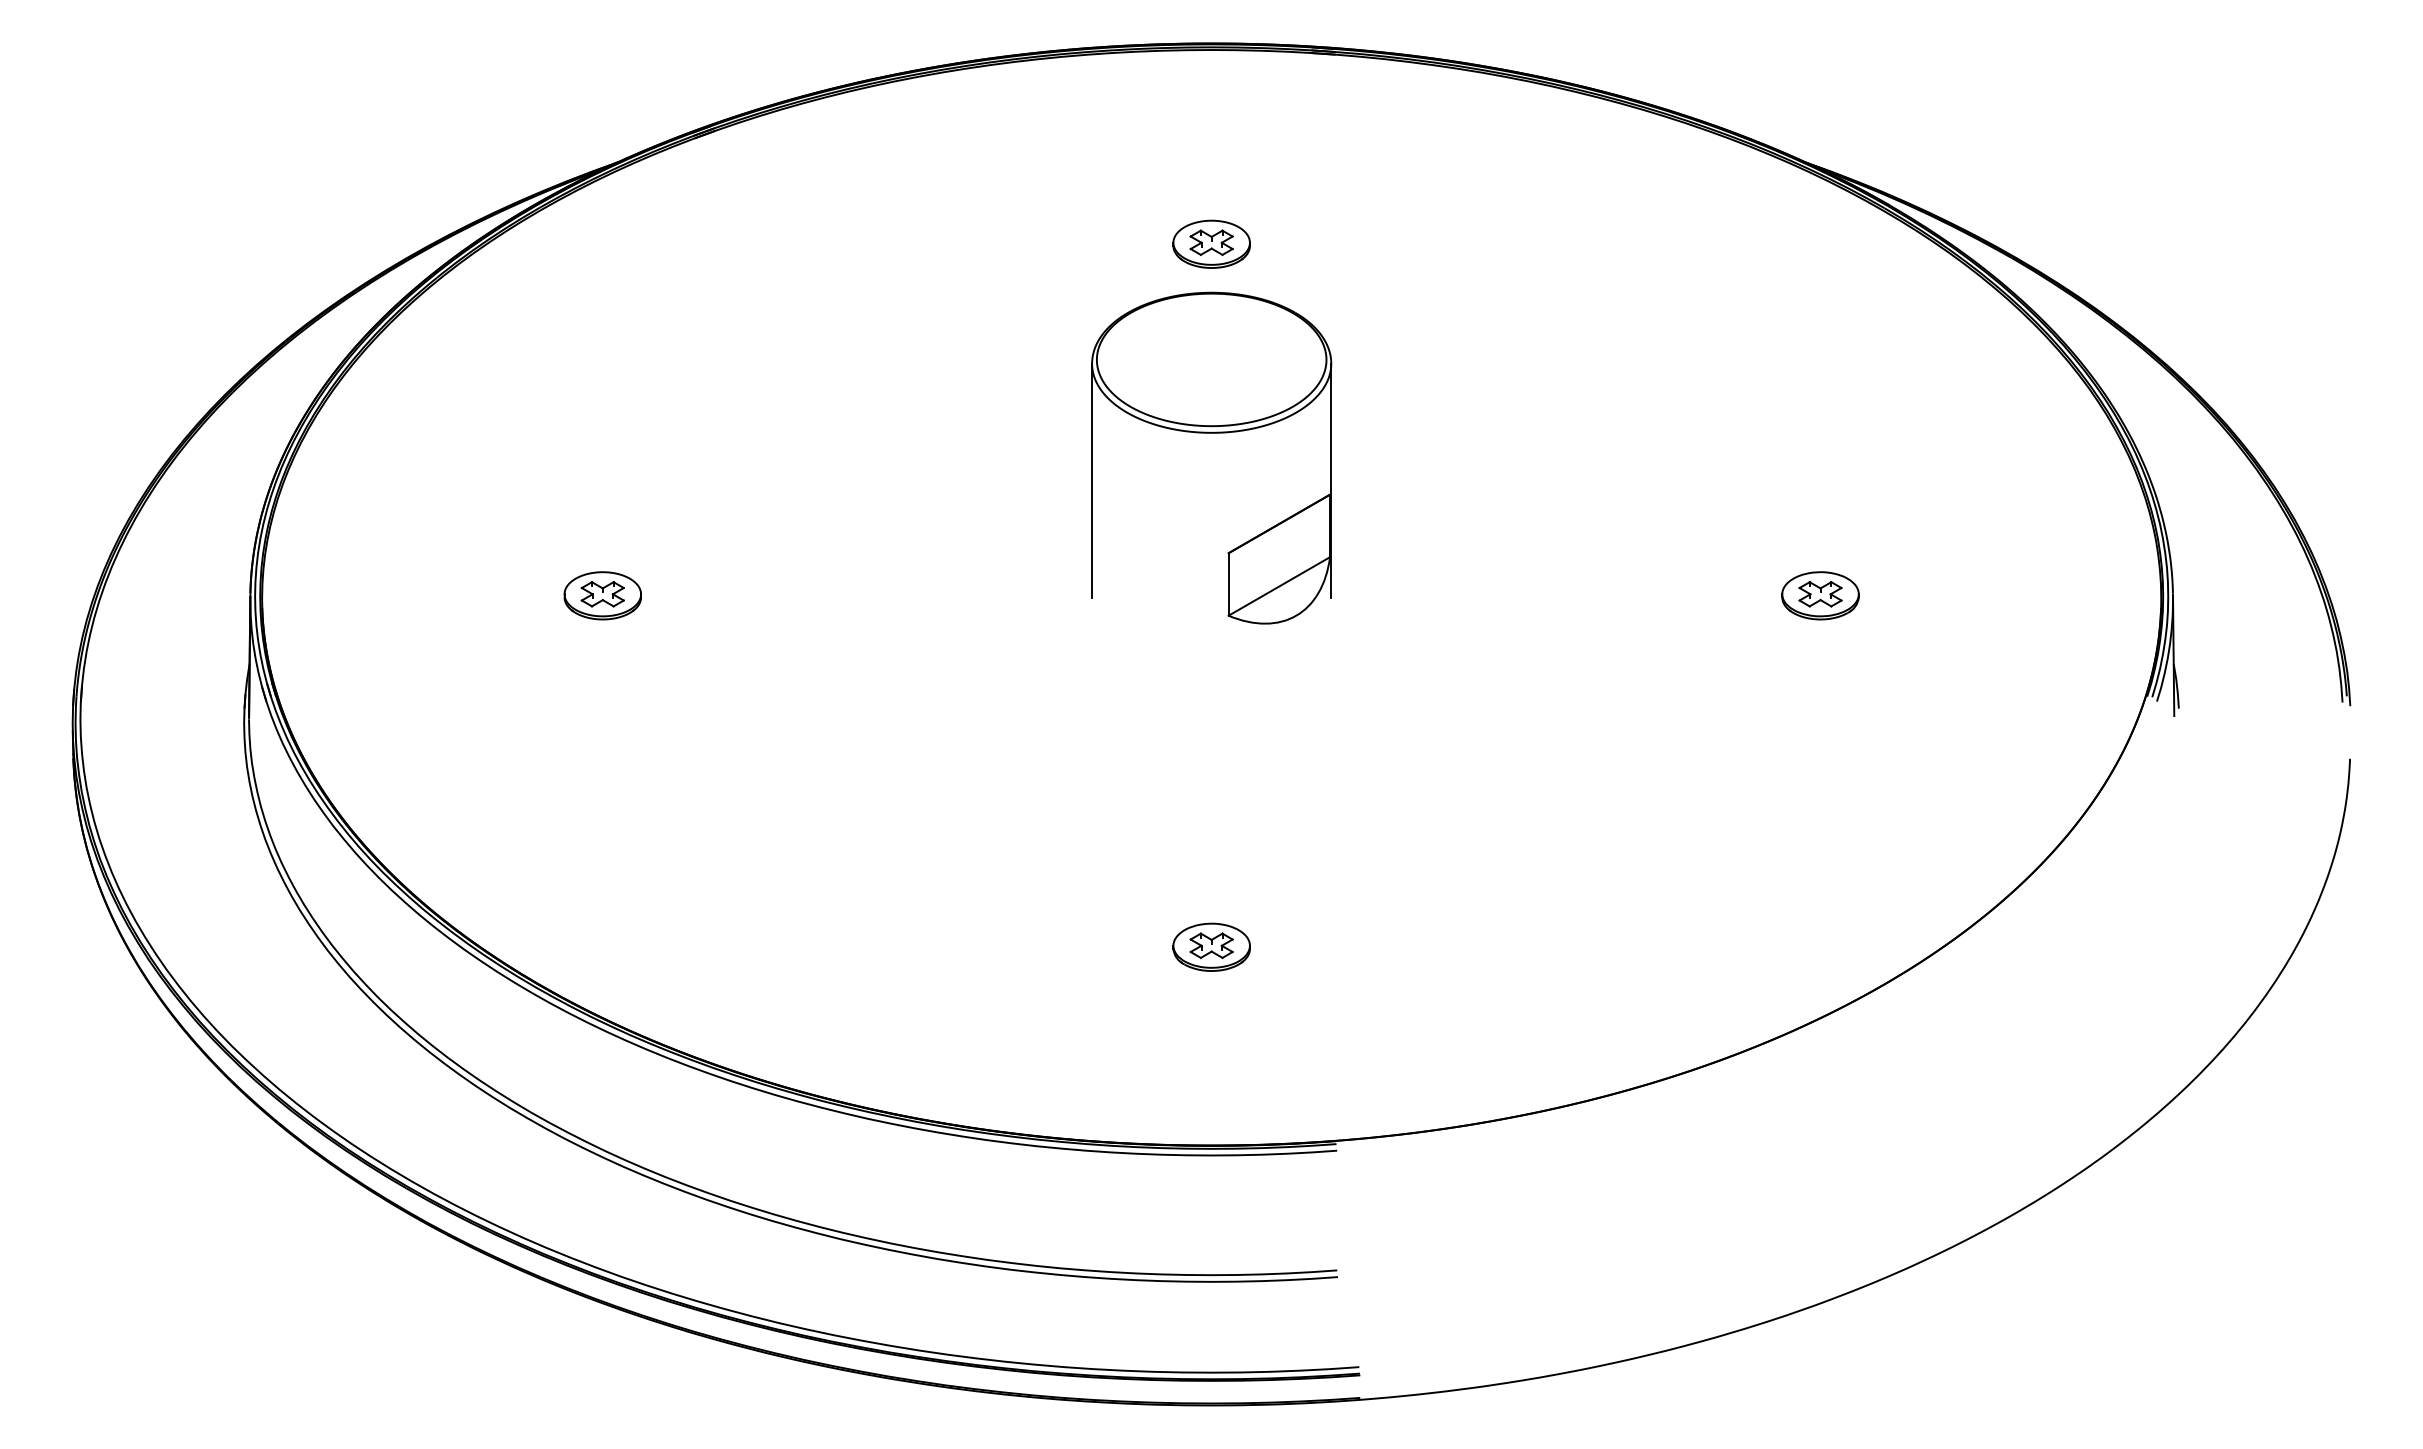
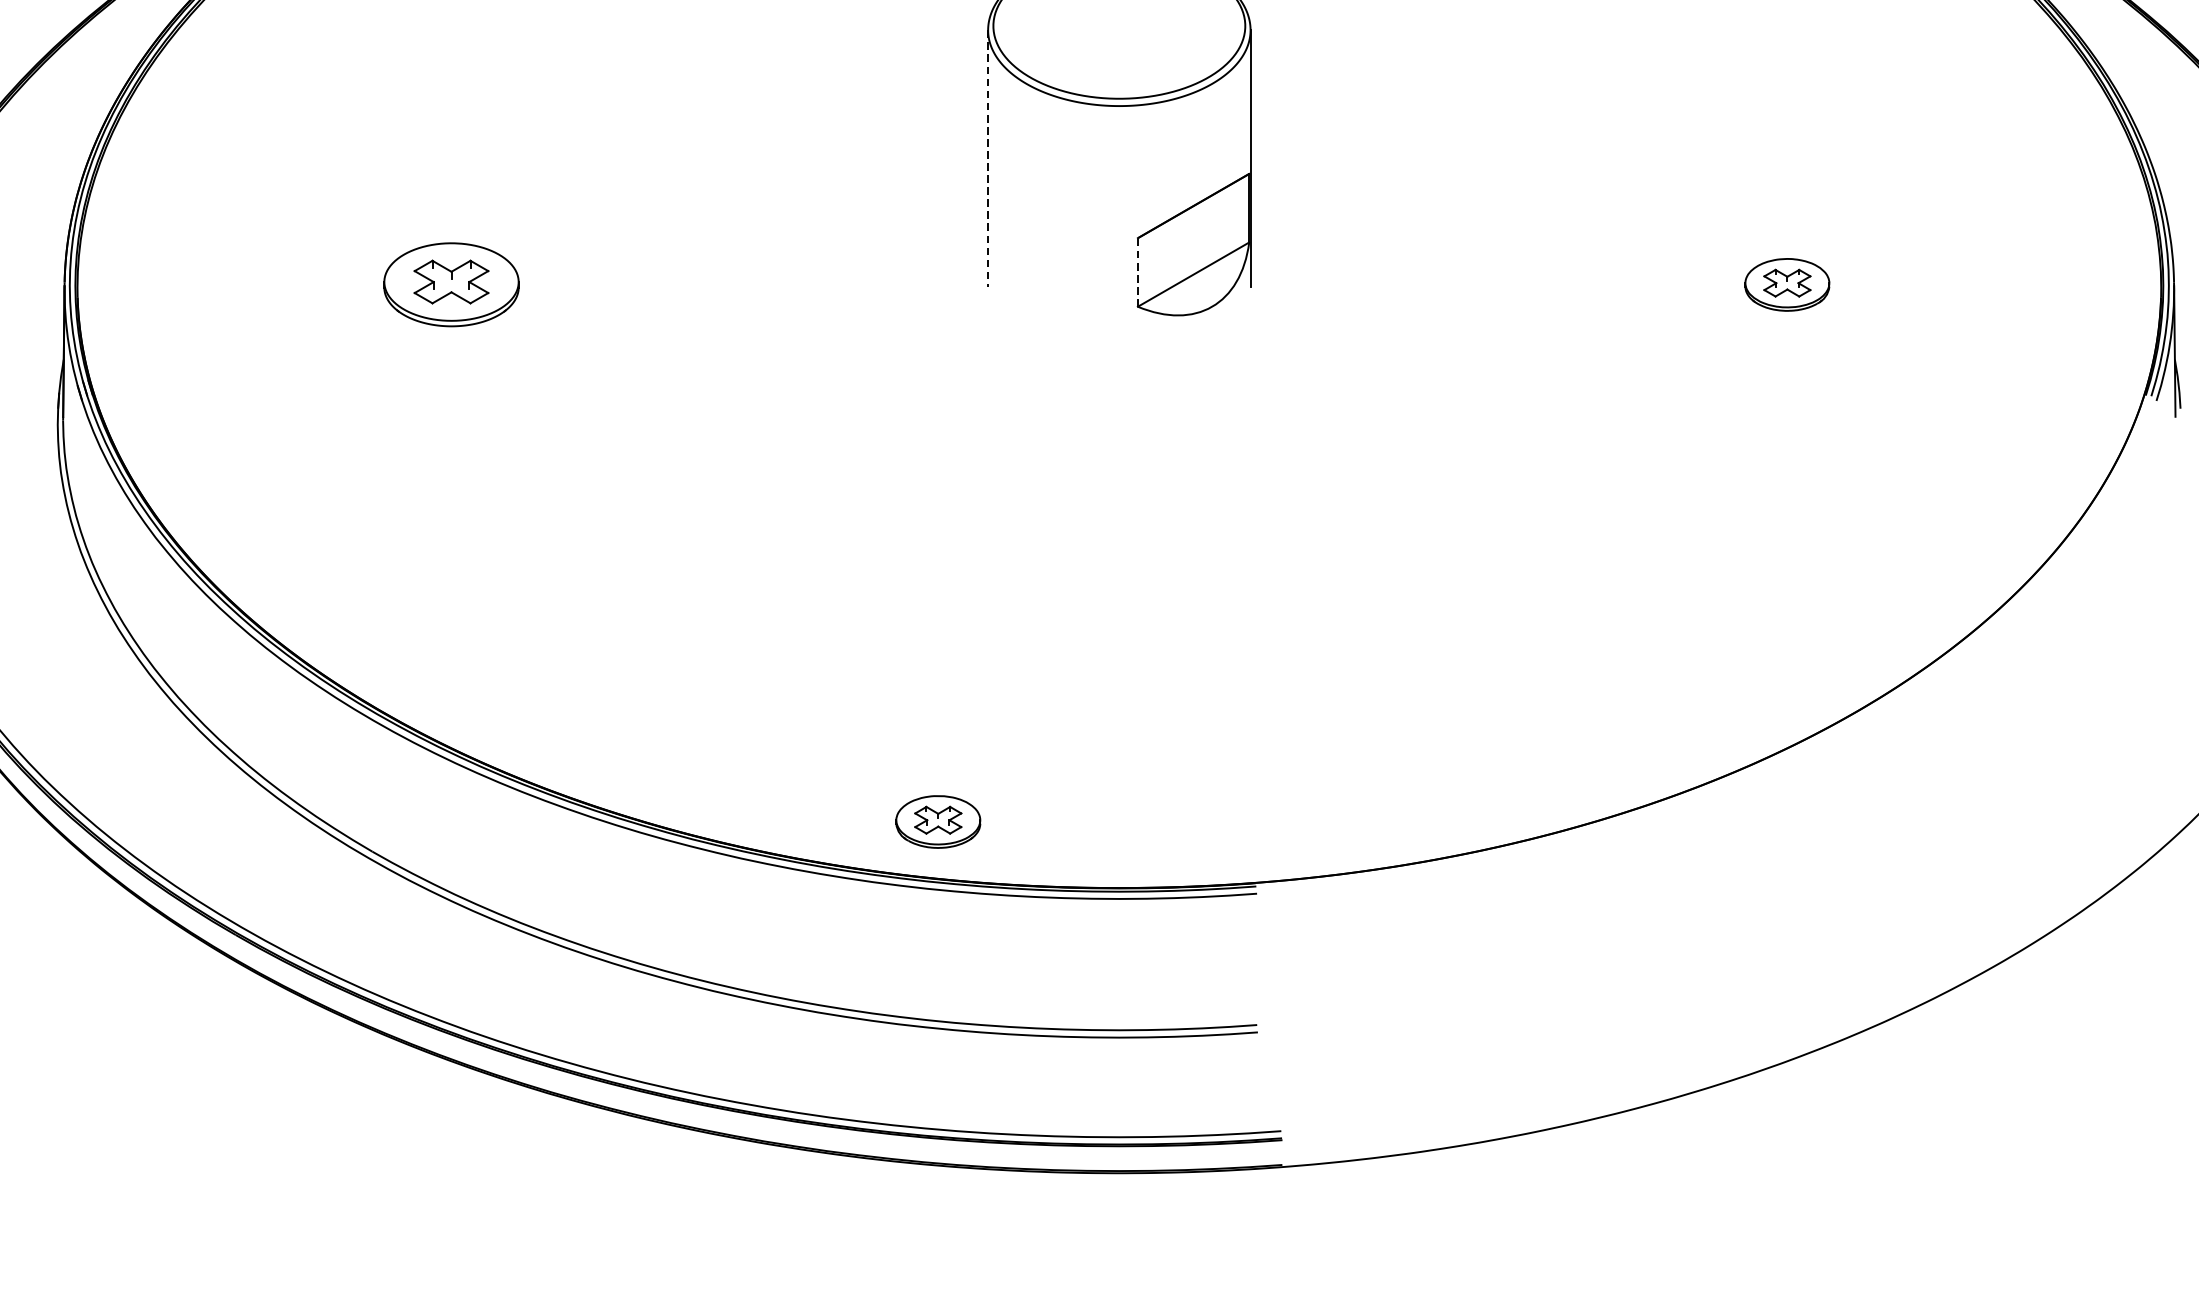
line: (1092, 481) -> (988, 159), solid -> dashed
line: (1228, 584) -> (1137, 272), solid -> dashed
part: (602, 595) -> (450, 284), size x1.6
part: (1211, 946) -> (938, 821), moved

